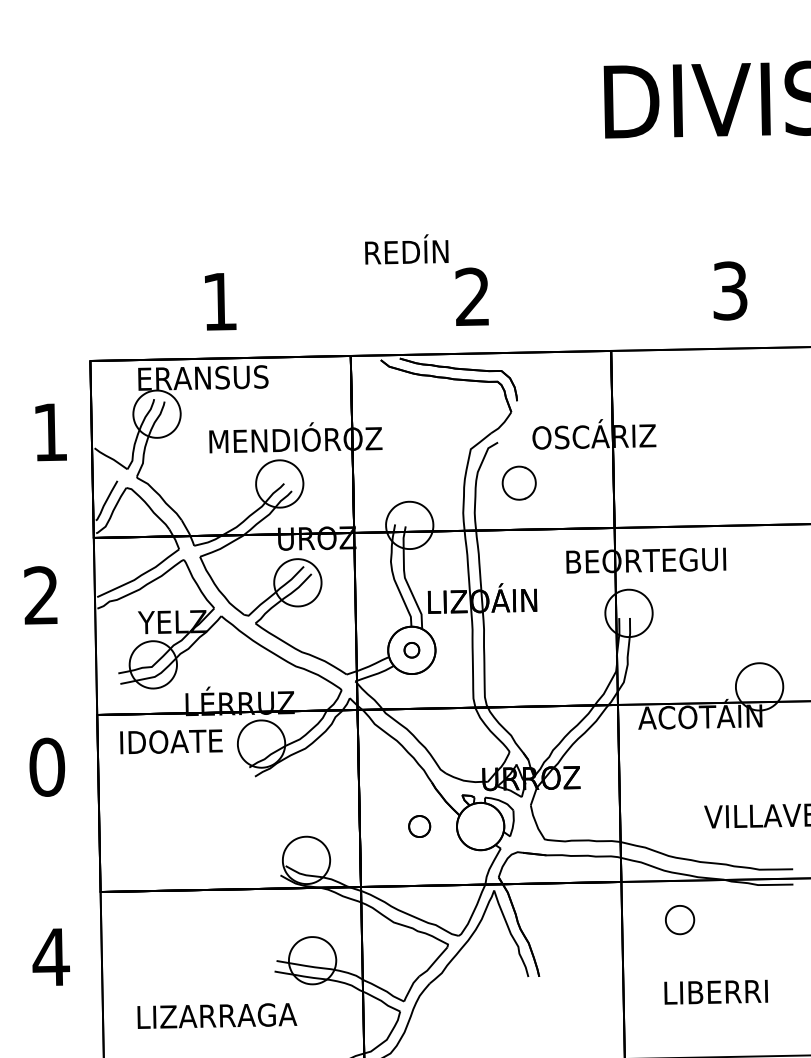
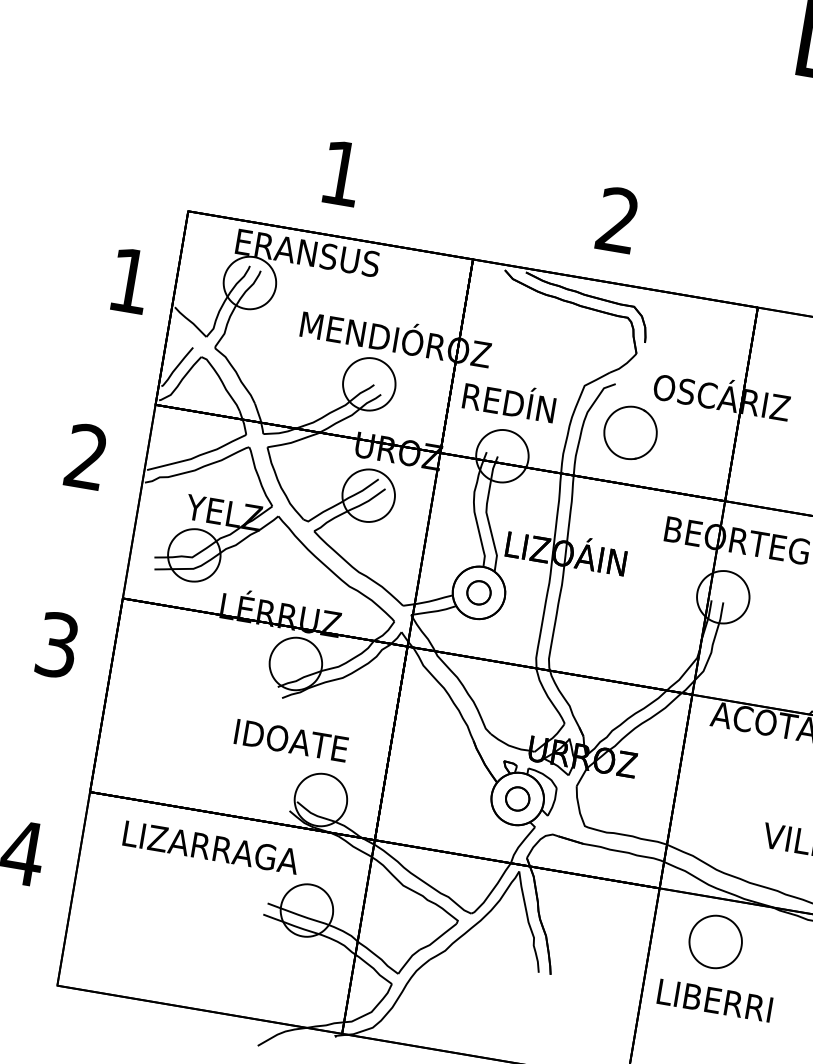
text: (406, 249) -> (509, 400), moved
part: (518, 482) -> (629, 431), size x1.43
part: (411, 649) -> (478, 591), size x1.43
text: (171, 741) -> (291, 740), moved
text: (47, 766) -> (58, 644), 0 -> 3
part: (419, 826) -> (517, 798), moved
part: (679, 919) -> (715, 941), size x1.67
text: (715, 991) -> (714, 999), moved
text: (217, 1015) -> (211, 847), moved

